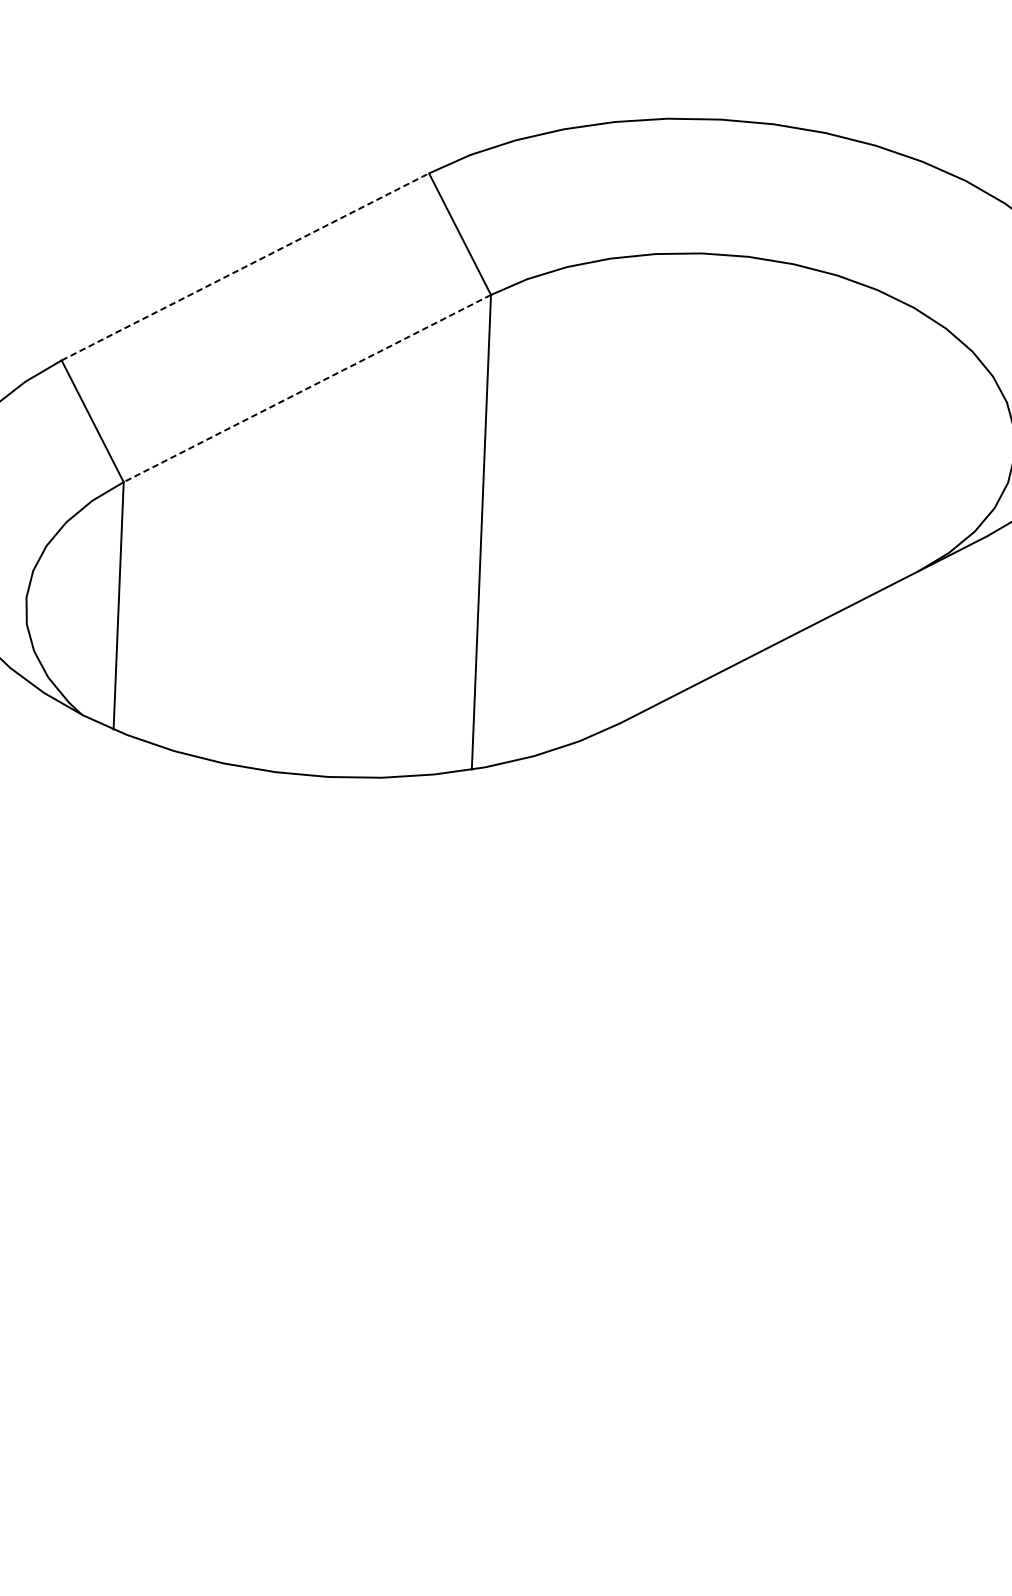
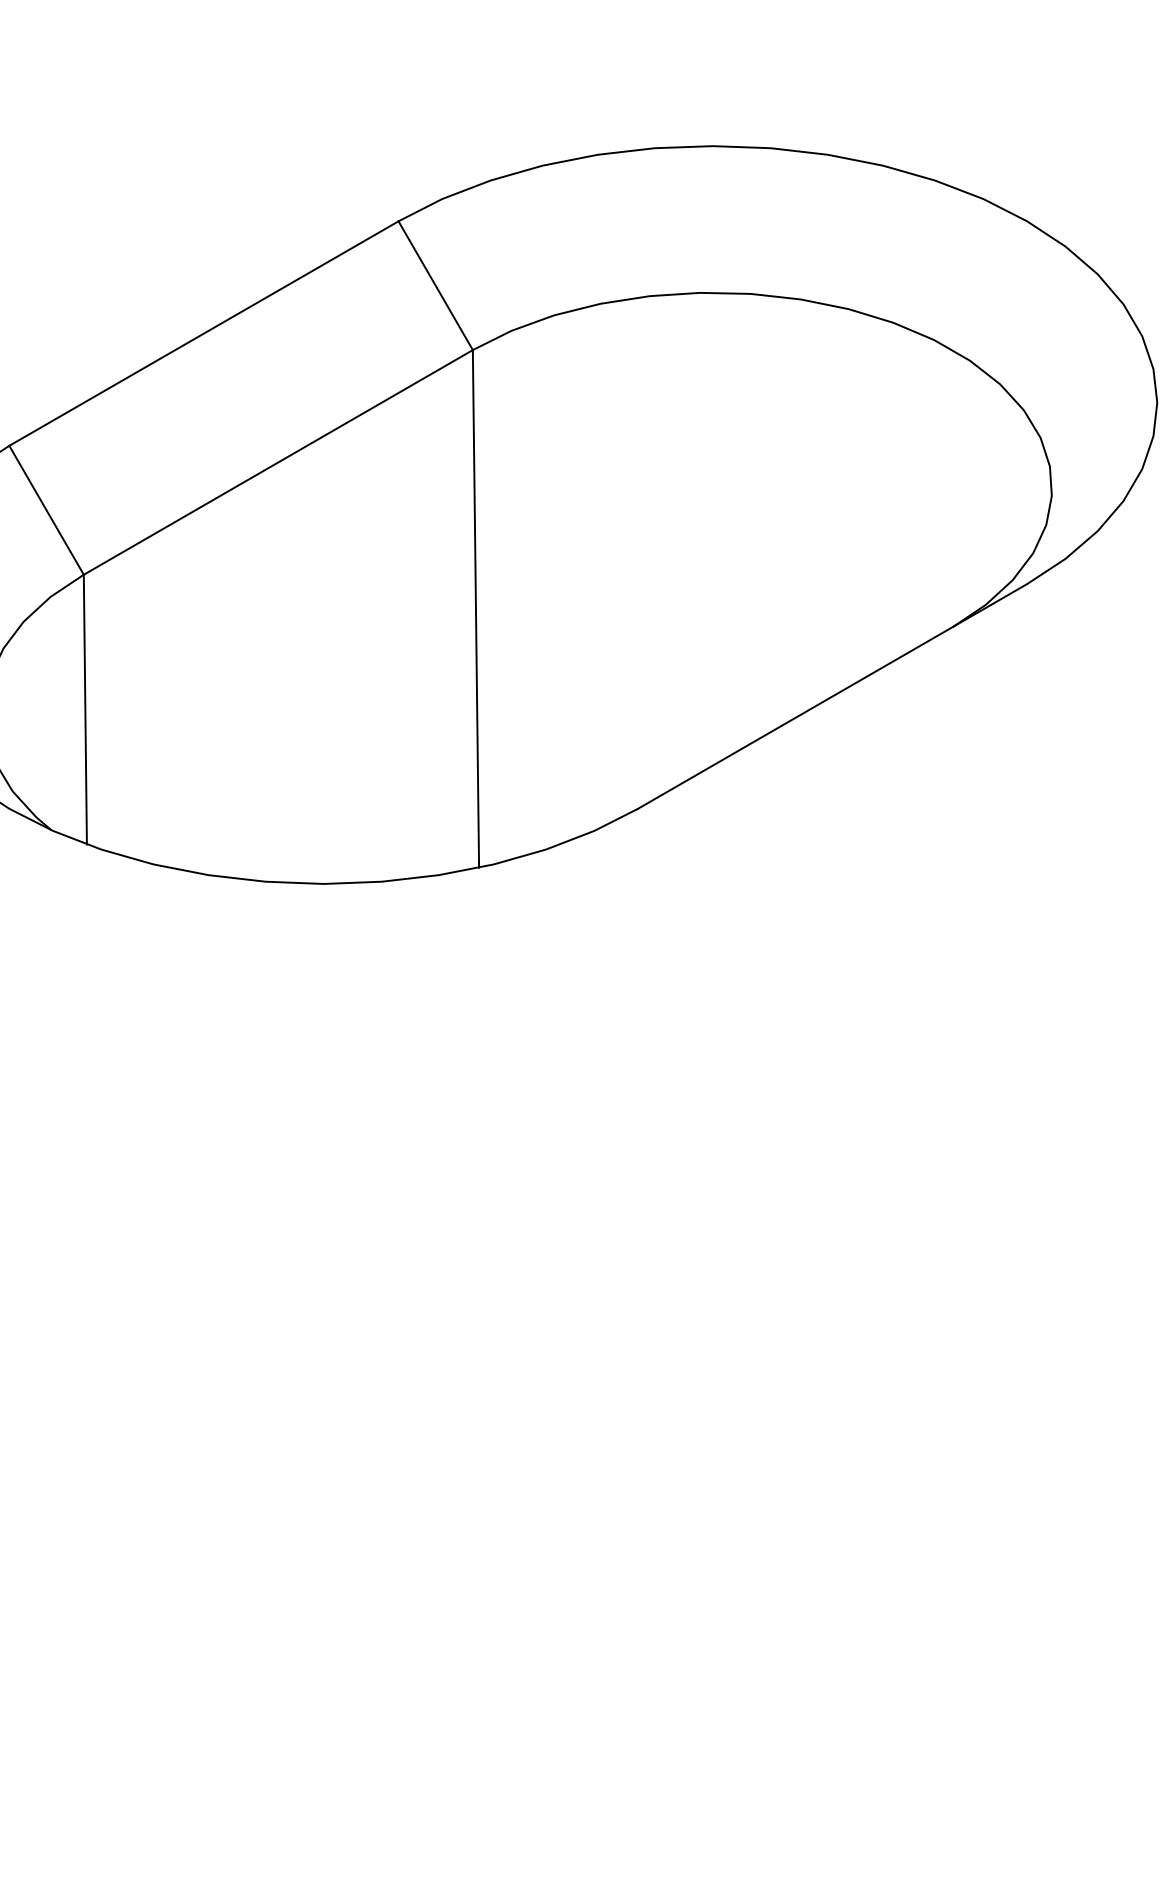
line: (244, 266) -> (203, 333), dashed -> solid
line: (307, 388) -> (278, 462), dashed -> solid

